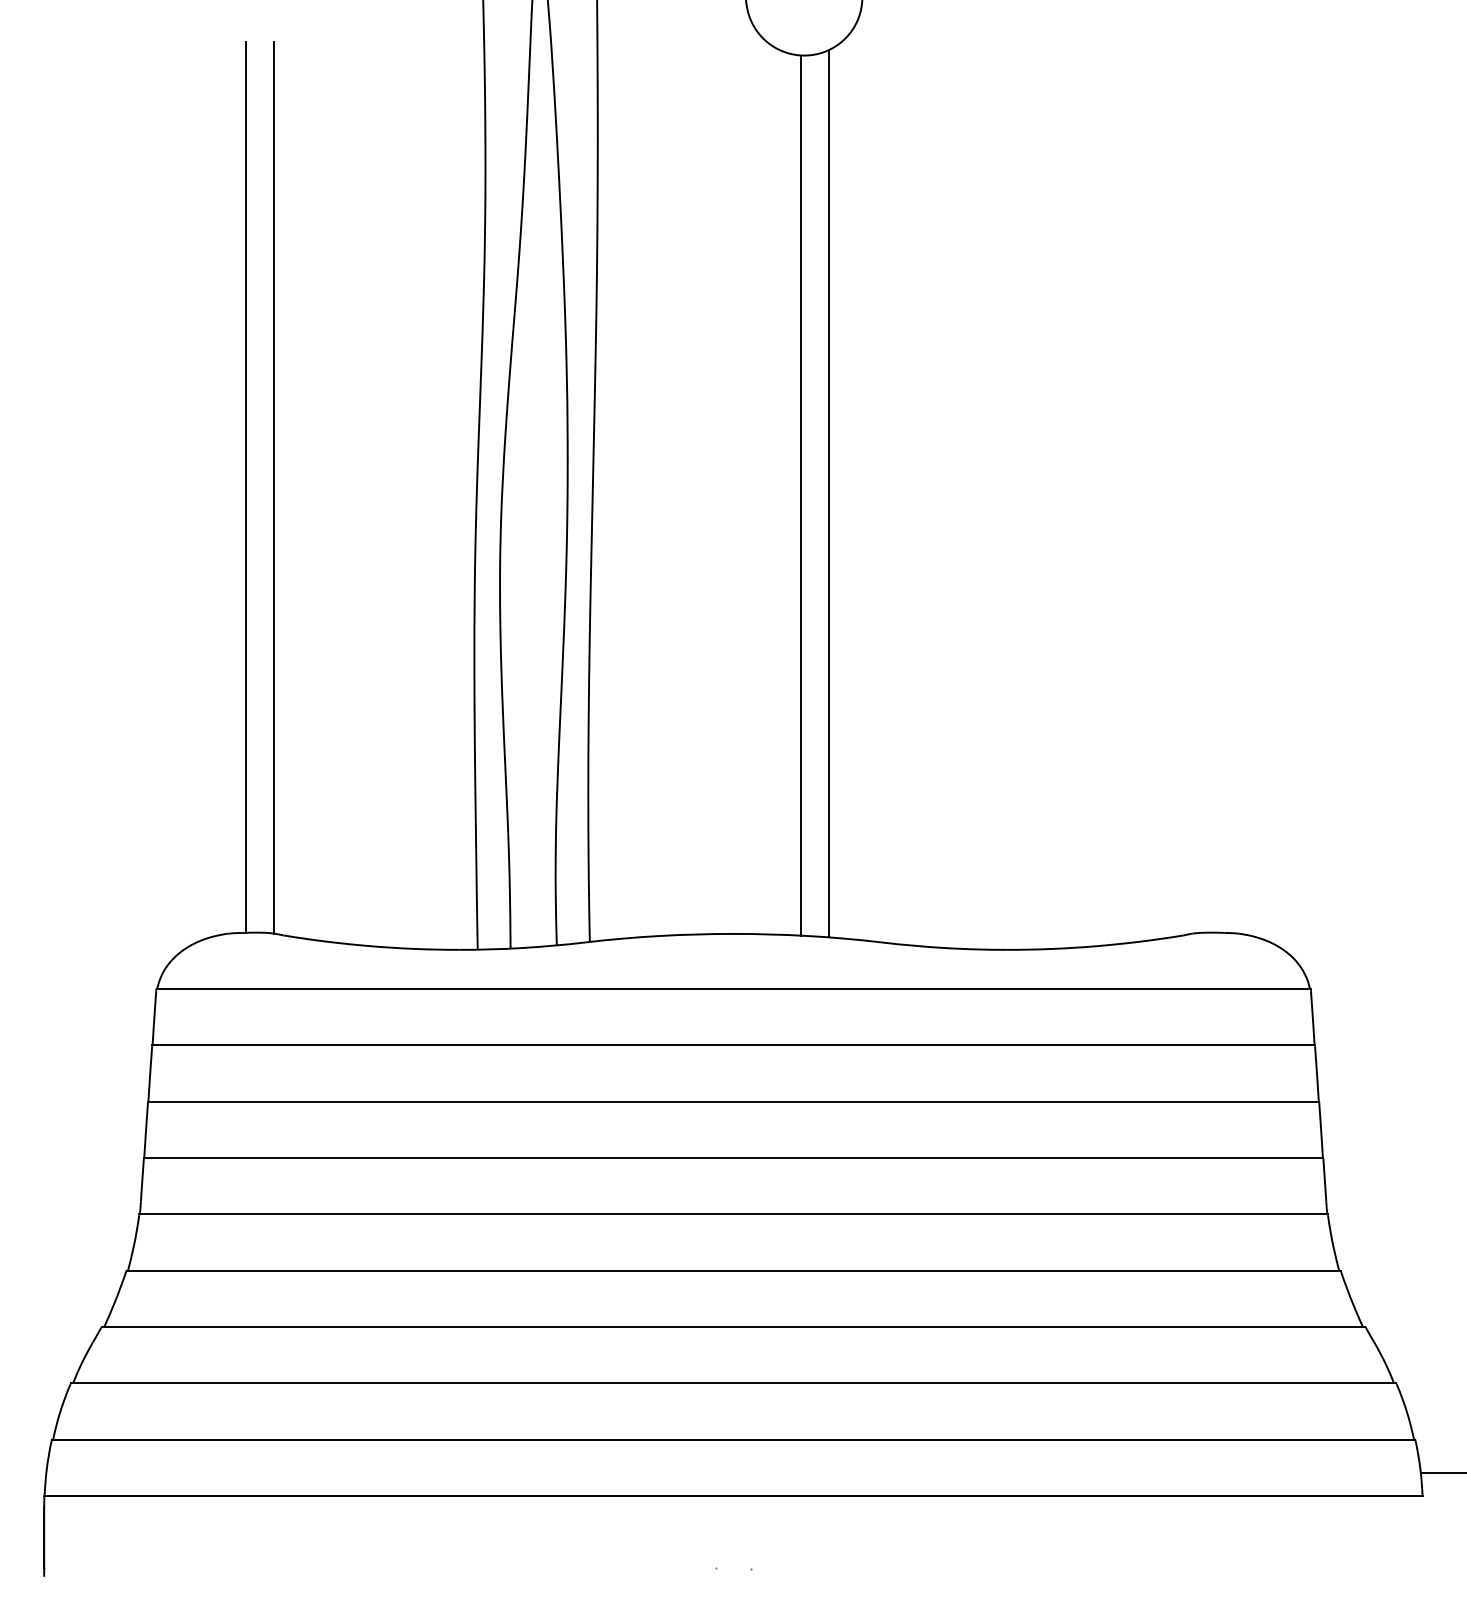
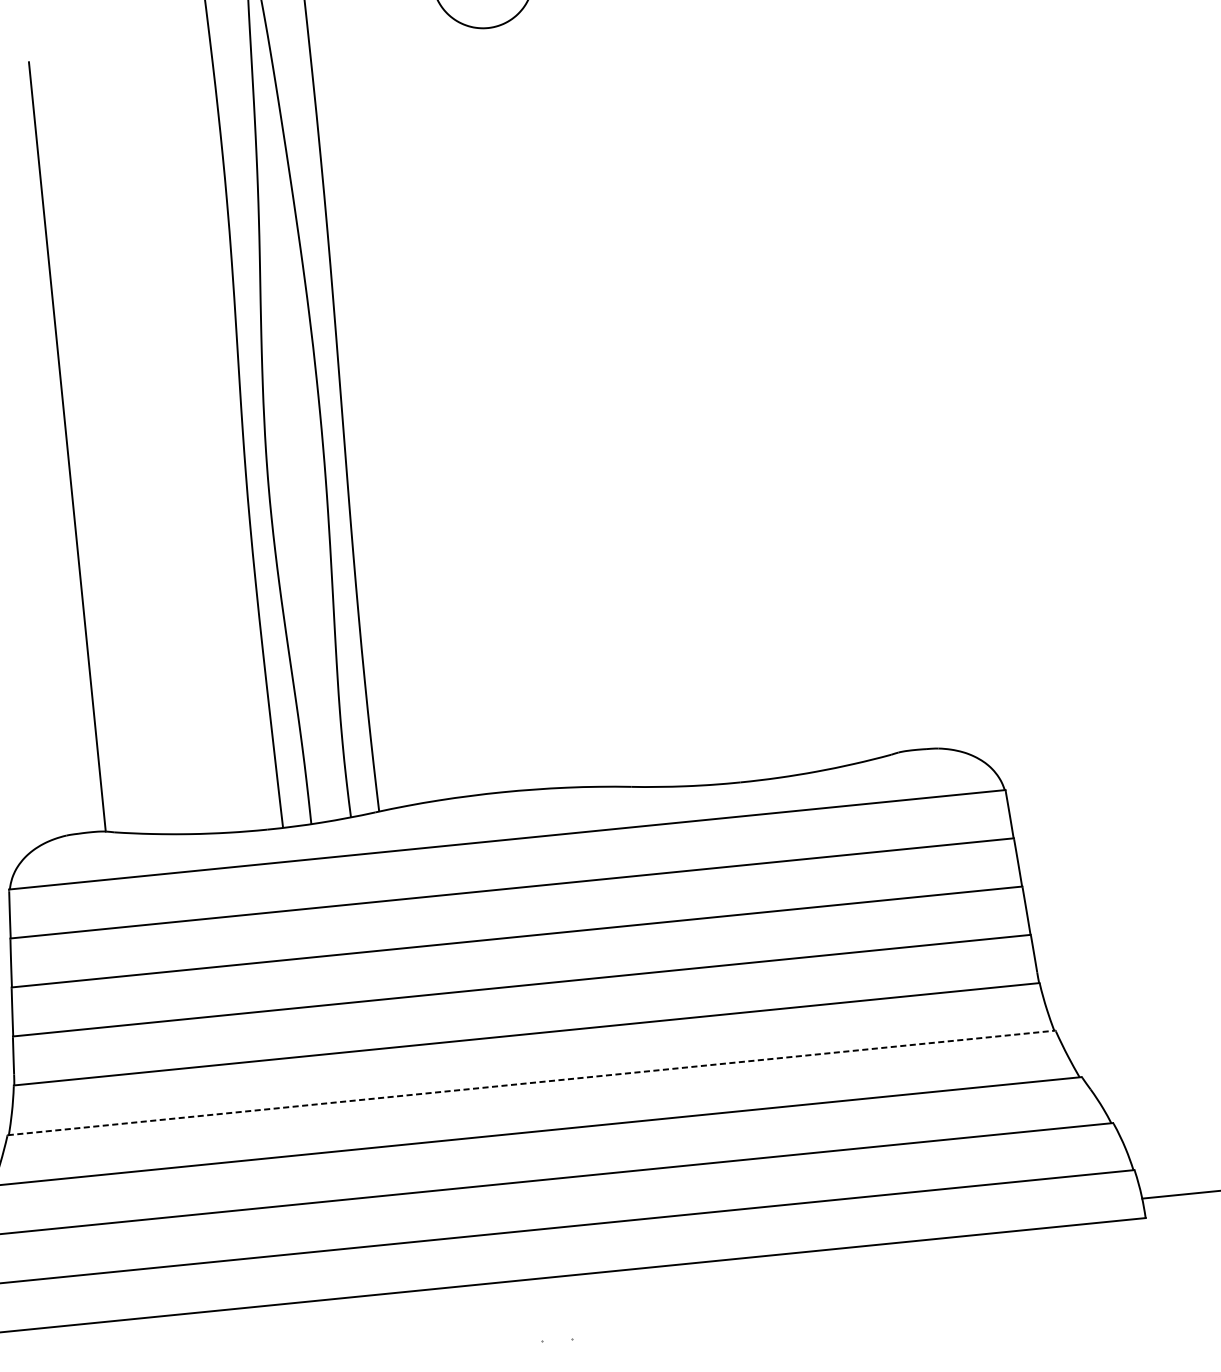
line: (246, 487) -> (43, 448), removed
line: (829, 493) -> (547, 403), removed
line: (801, 495) -> (523, 408), removed
line: (733, 1270) -> (531, 1082), solid -> dashed

